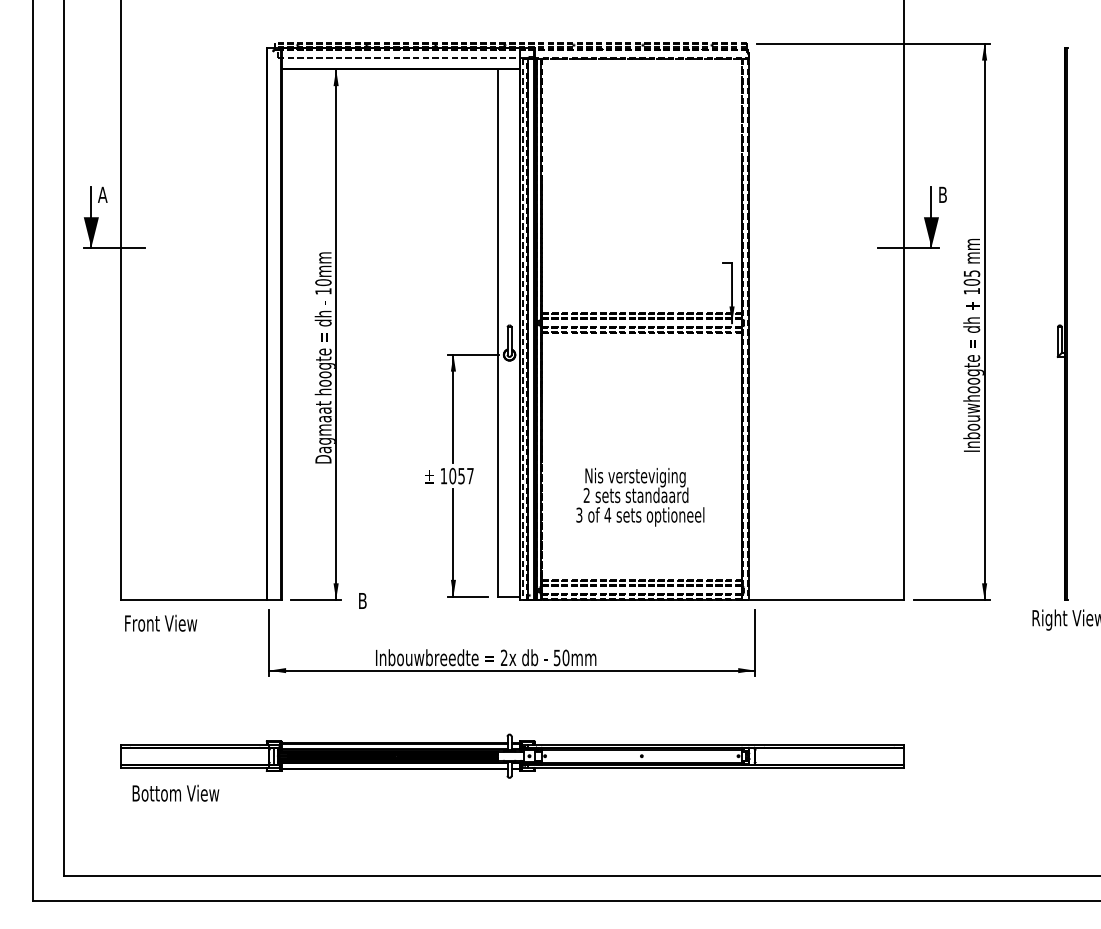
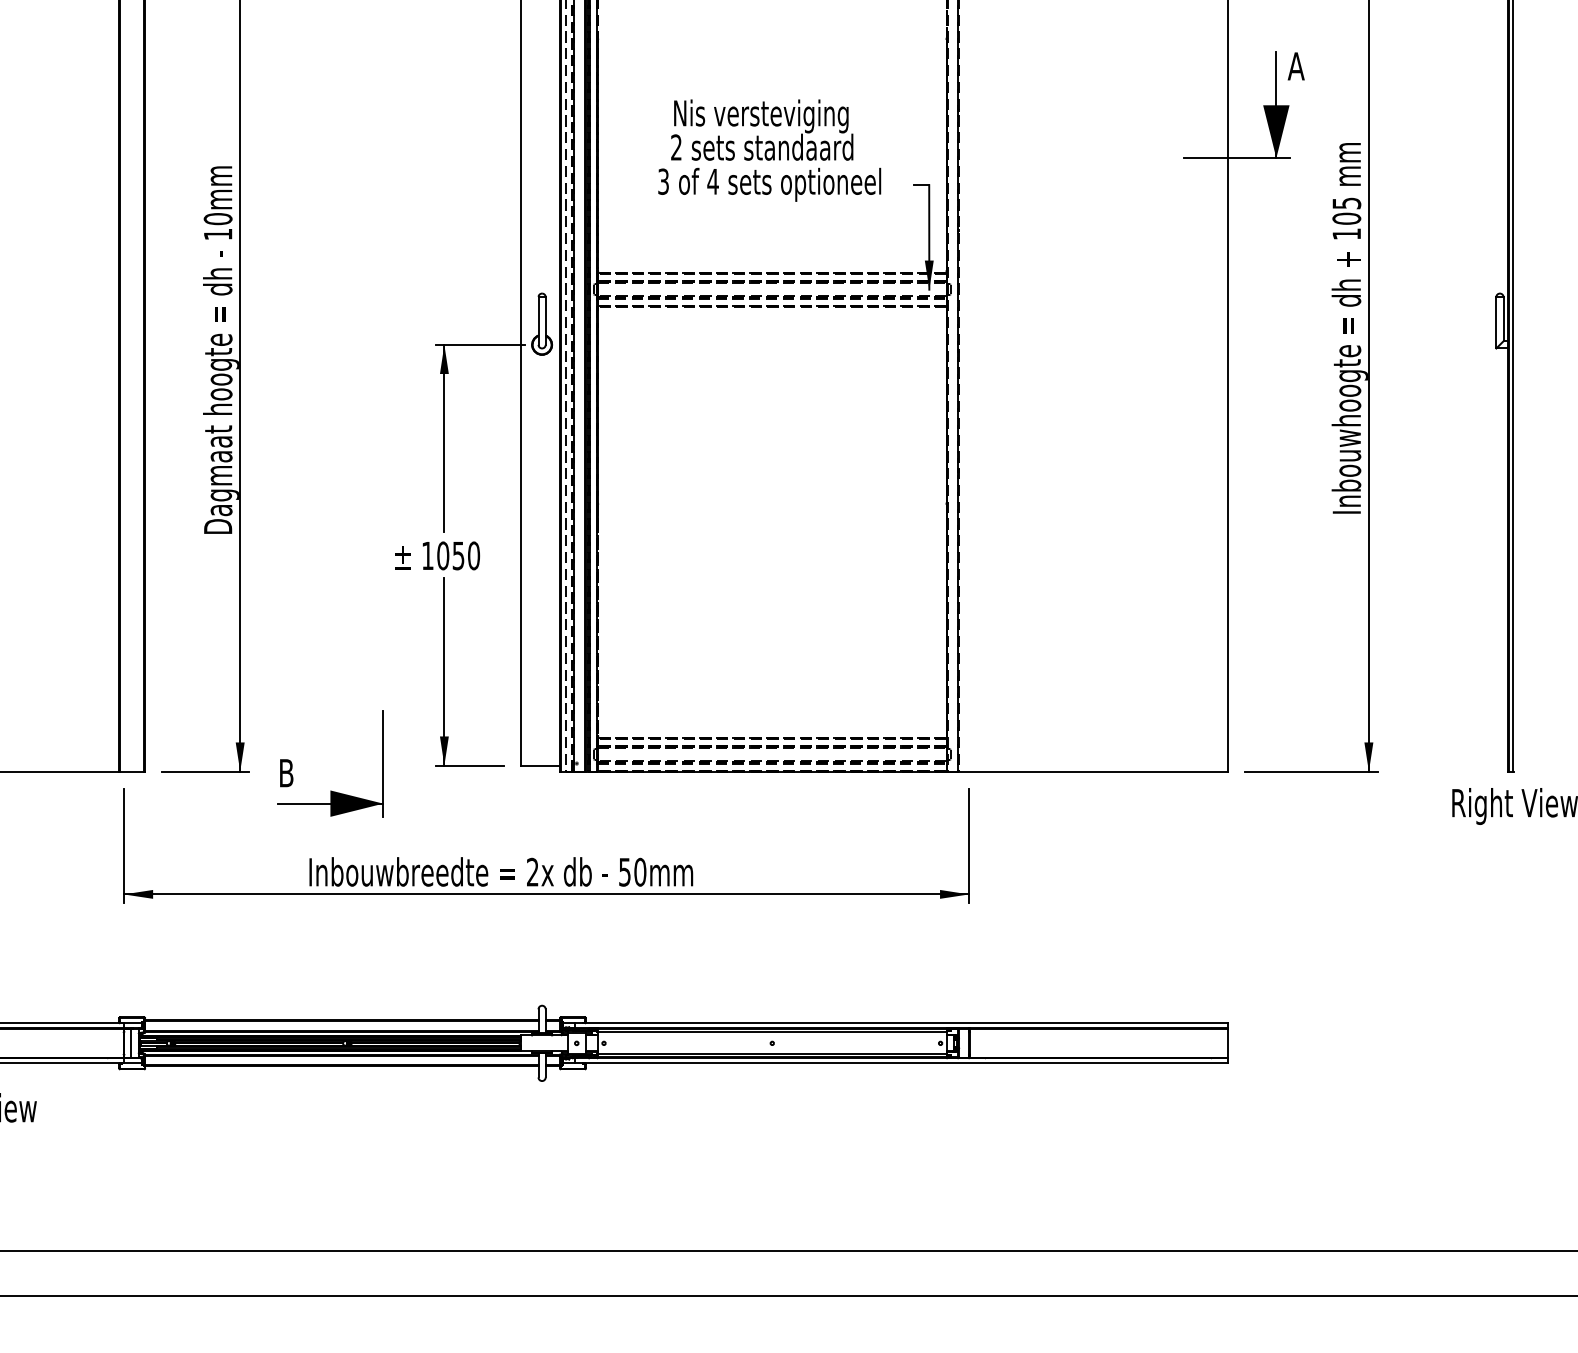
text: (942, 194) -> (1295, 65), B -> A
text: (470, 475) -> (474, 554), 1057 -> 1050
text: (640, 497) -> (769, 150), moved
part: (388, 611) -> (331, 791), added

